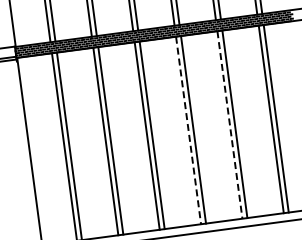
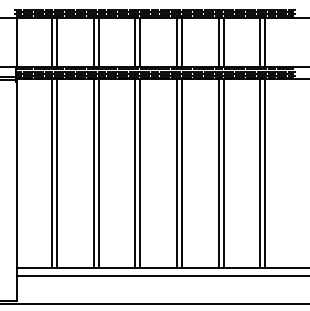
line: (229, 125) -> (218, 173), dashed -> solid
line: (188, 130) -> (176, 173), dashed -> solid

